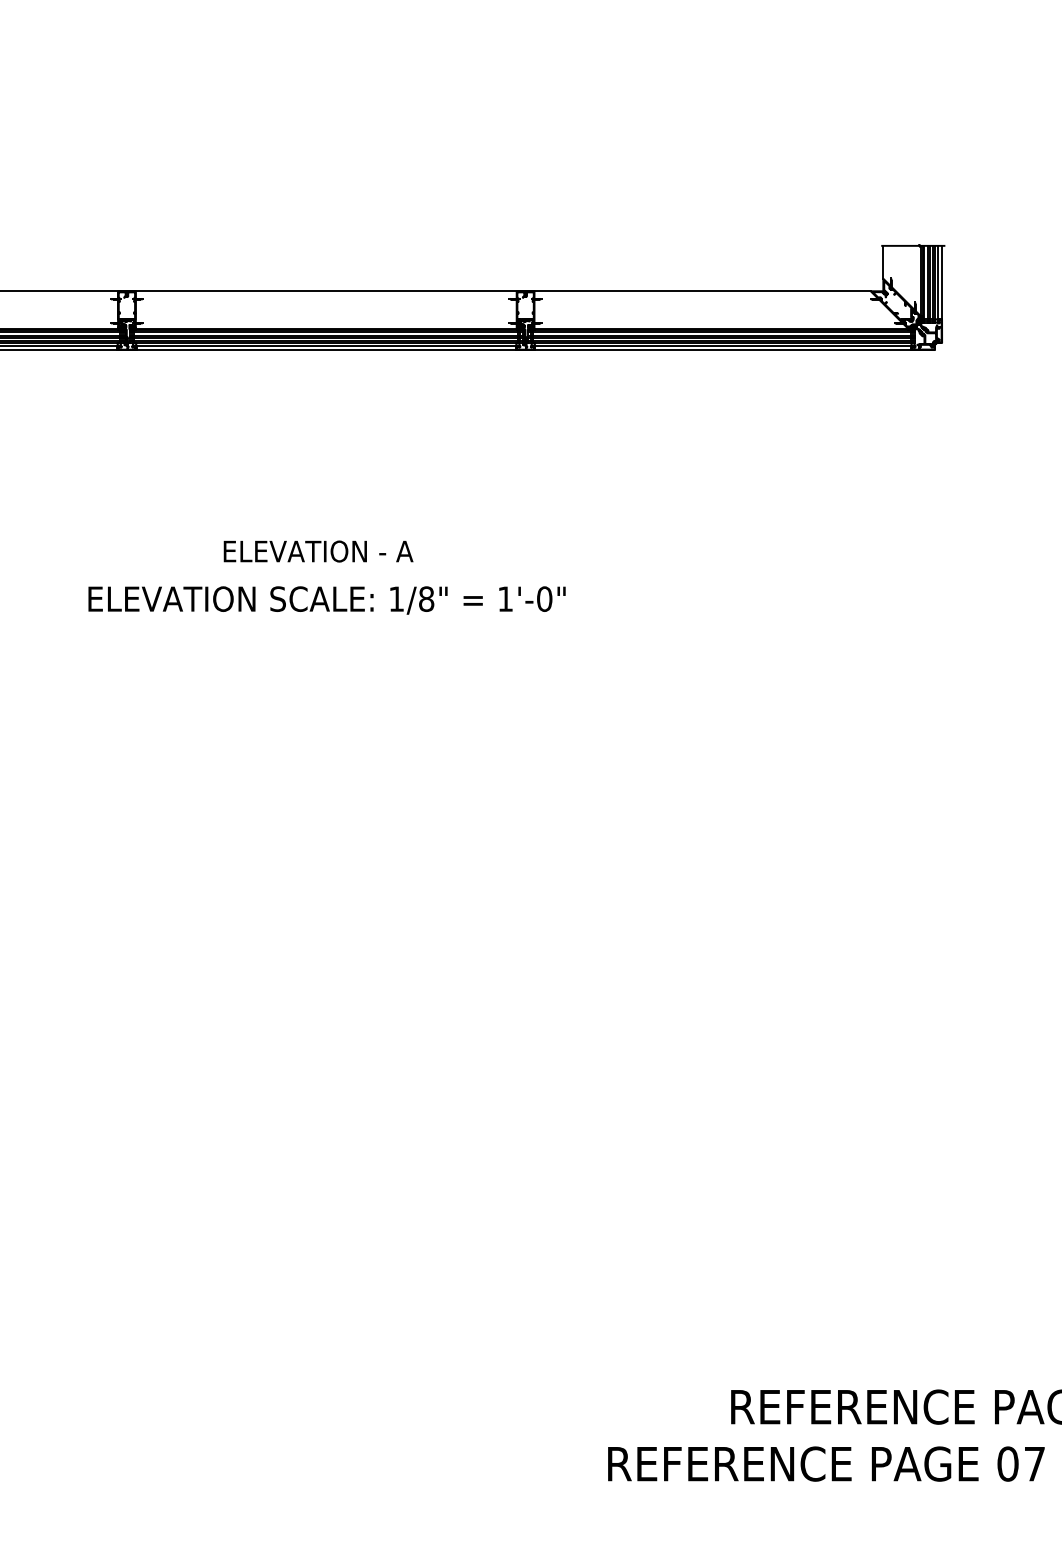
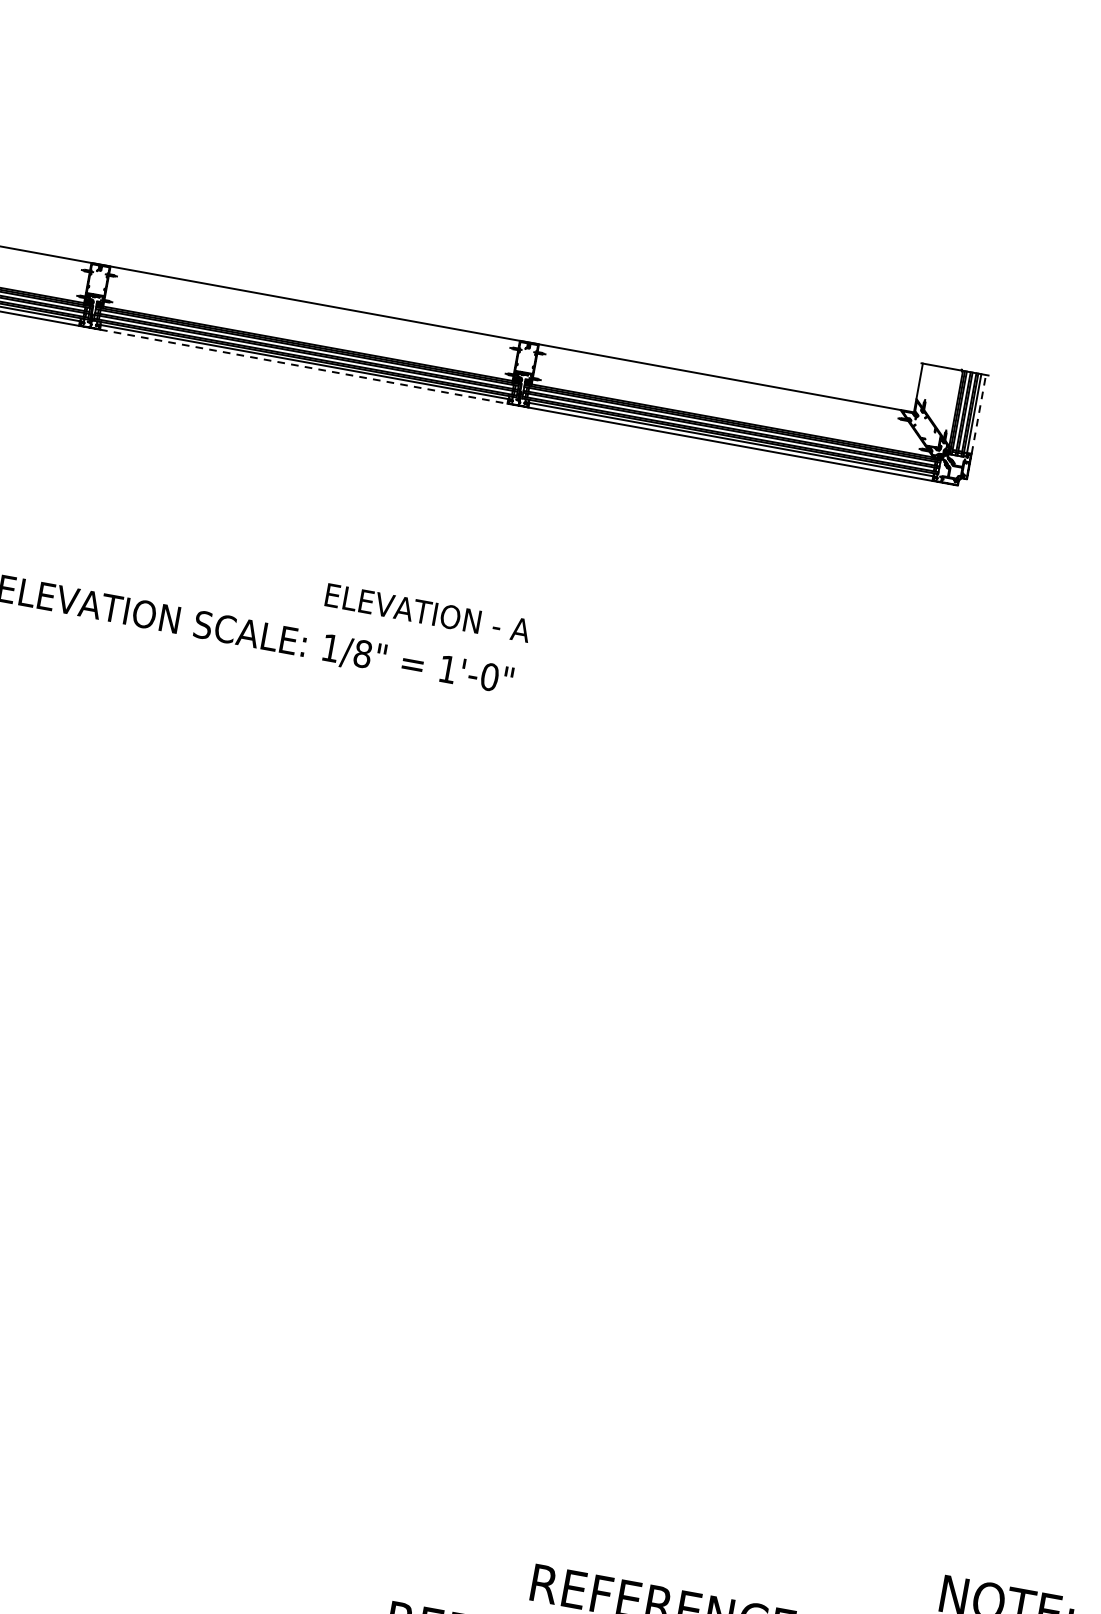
line: (942, 282) -> (979, 414), solid -> dashed
line: (326, 350) -> (303, 367), solid -> dashed
text: (318, 551) -> (428, 612), moved

